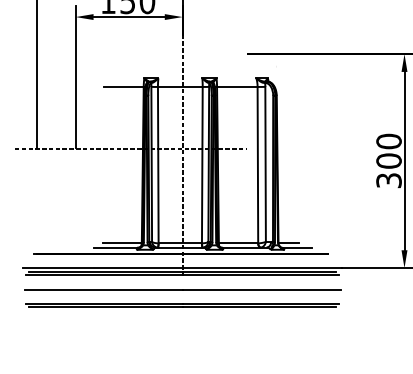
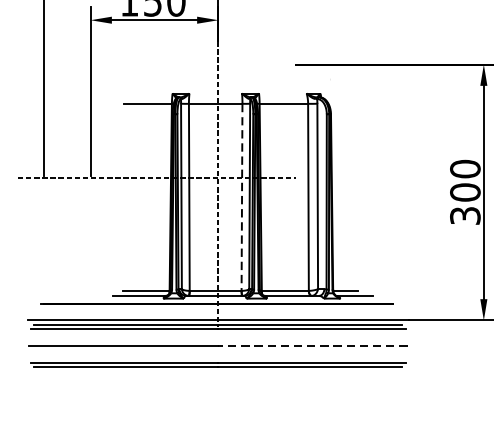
line: (202, 163) -> (242, 195), solid -> dashed
line: (261, 289) -> (312, 346), solid -> dashed

